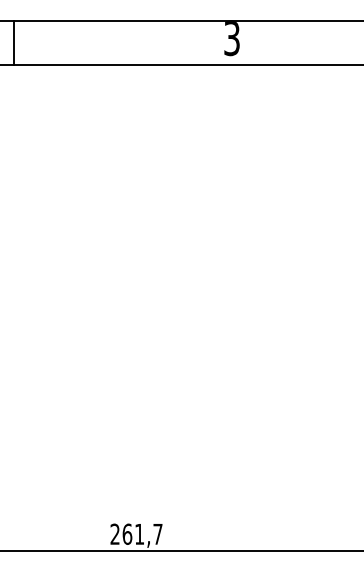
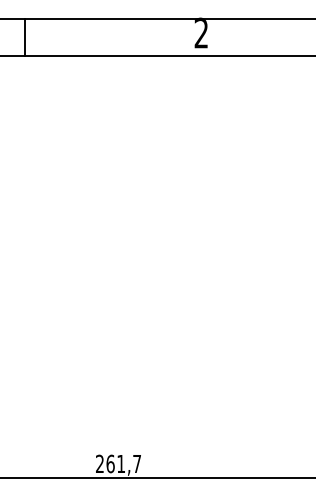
text: (231, 39) -> (200, 34), 3 -> 2
line: (14, 43) -> (24, 37), moved

